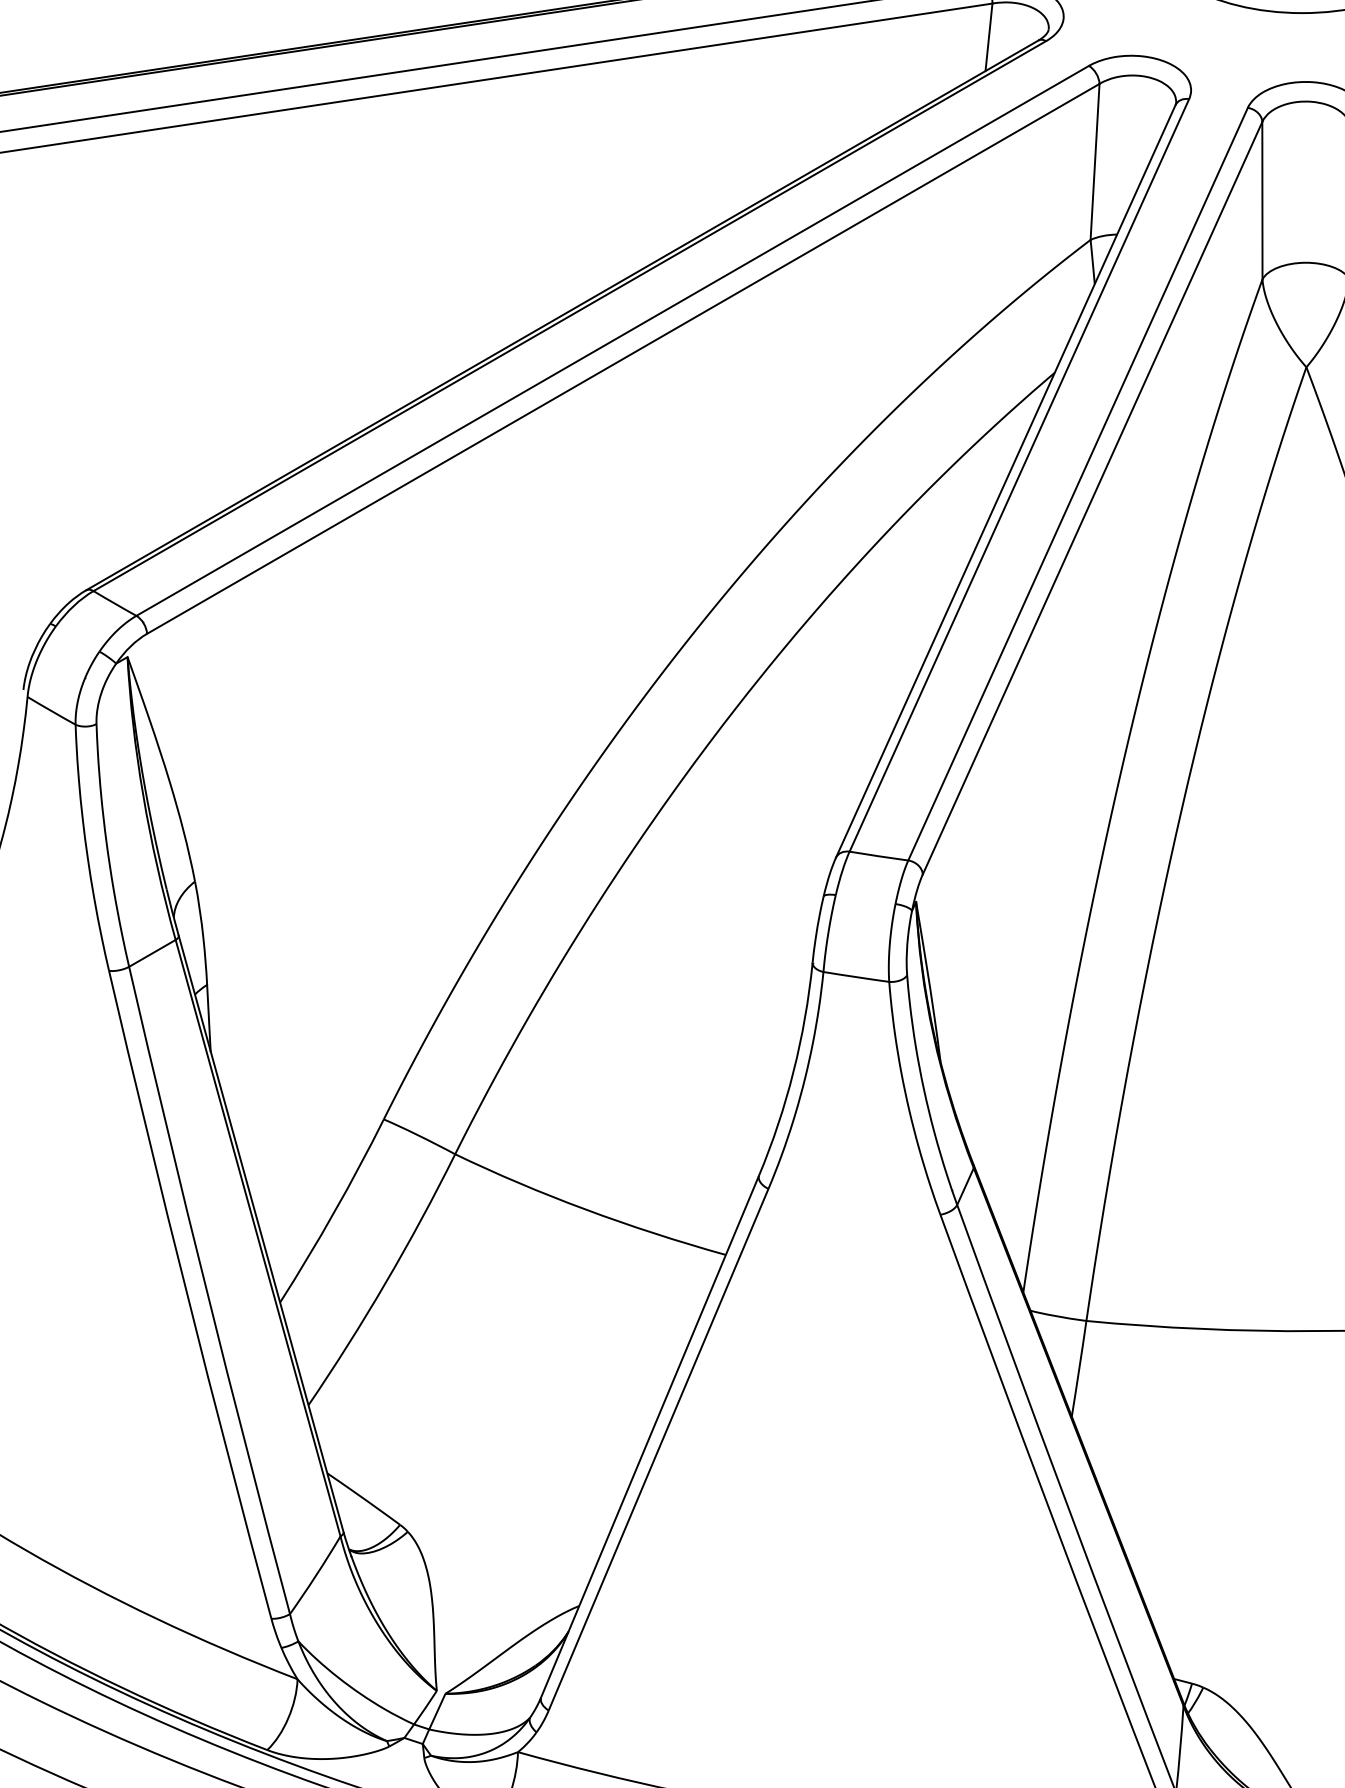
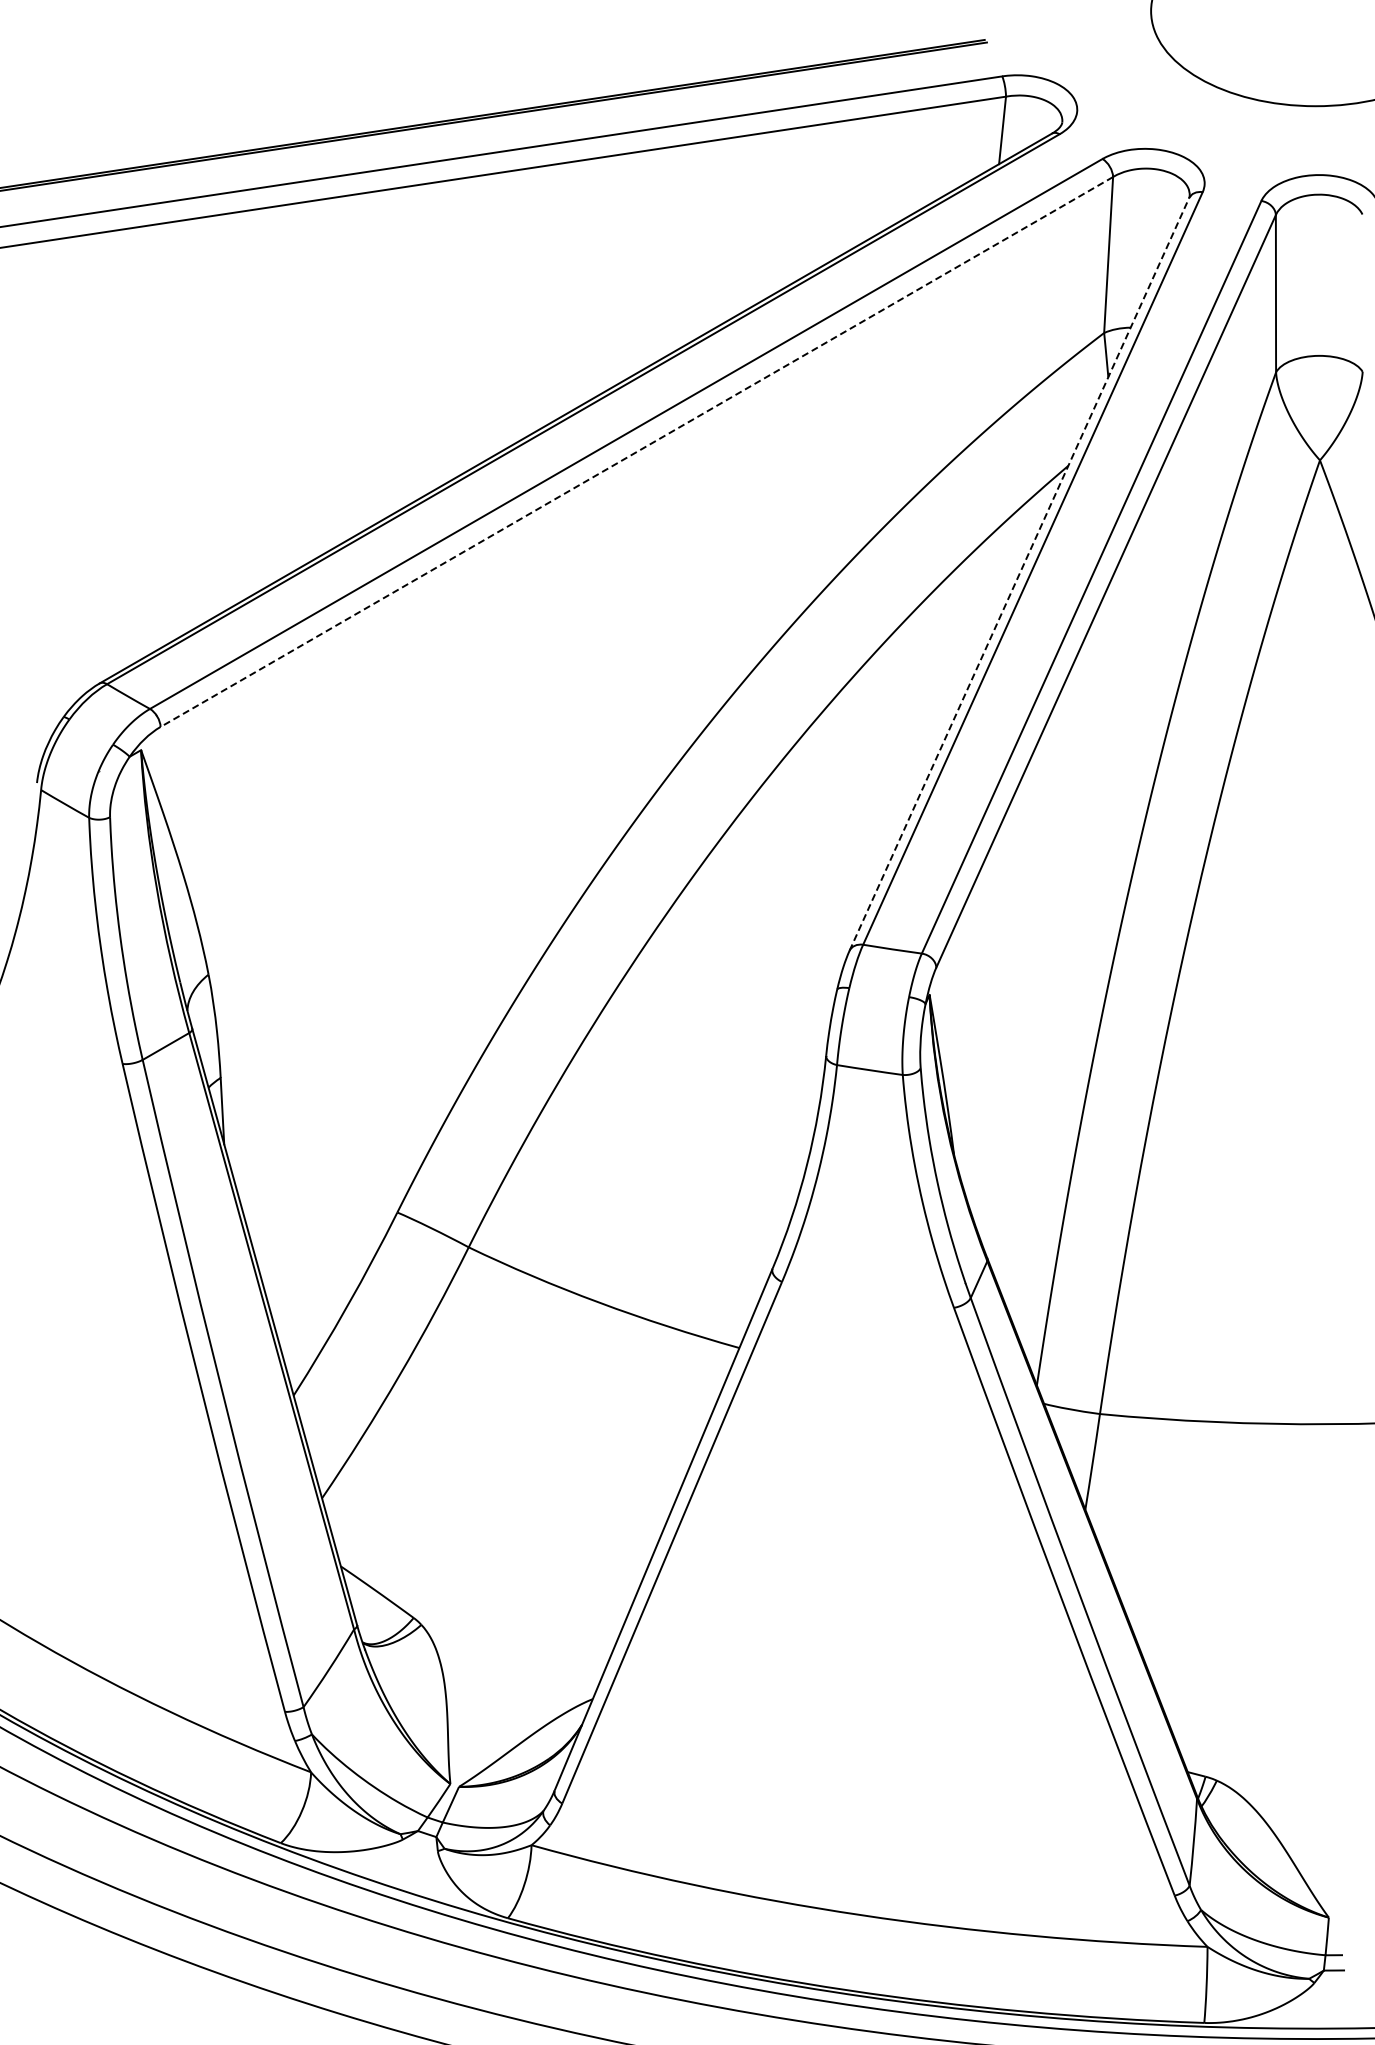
line: (622, 359) -> (636, 452), solid -> dashed
line: (1005, 481) -> (1019, 574), solid -> dashed

